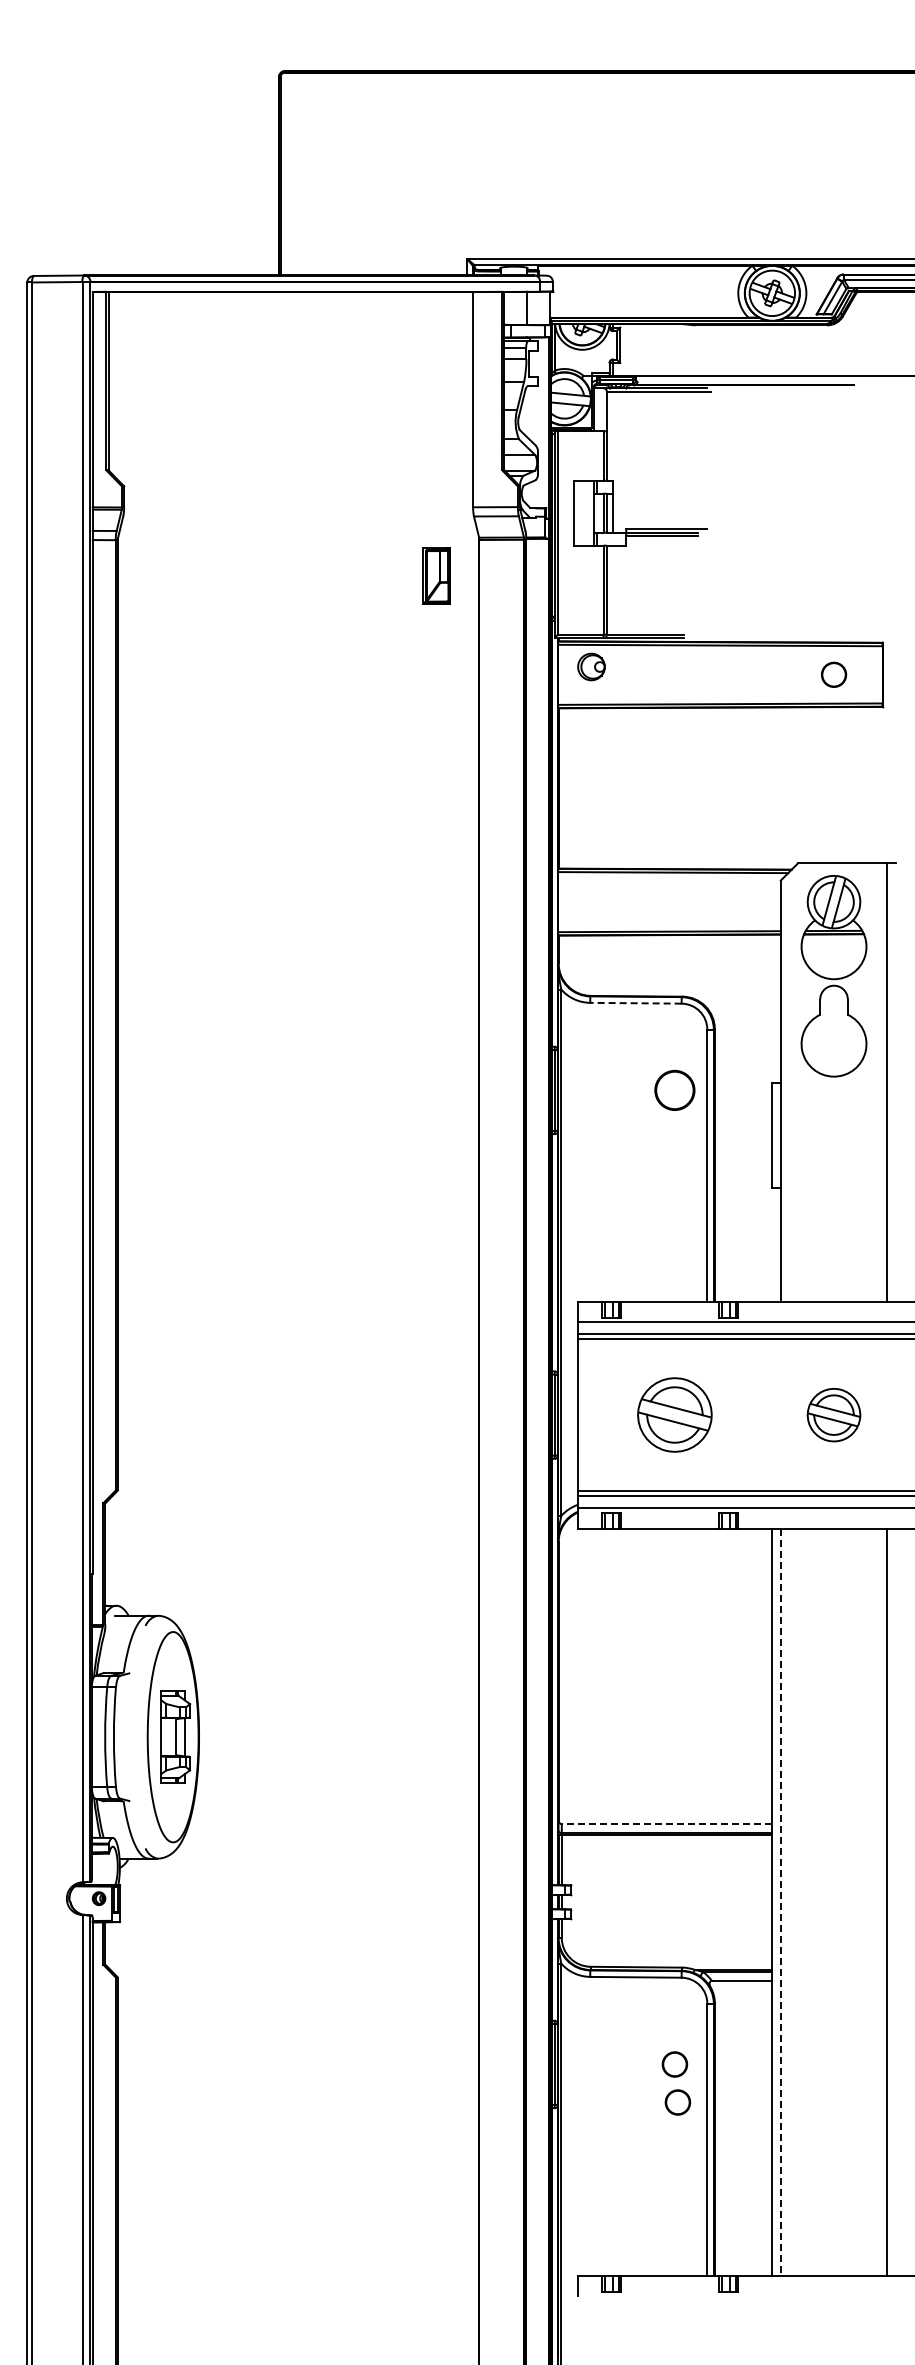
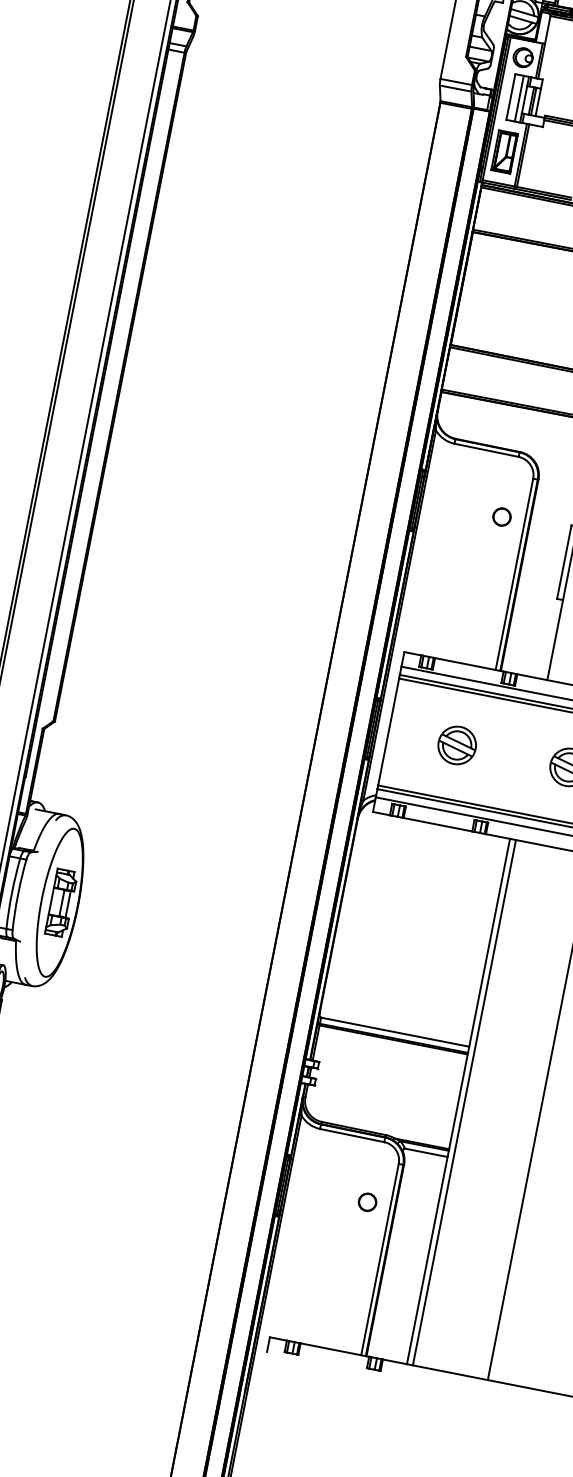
line: (586, 512) -> (519, 98), added
part: (436, 575) -> (504, 151), moved
part: (591, 666) -> (523, 57), moved
line: (635, 1003) -> (486, 450), dashed -> solid
part: (674, 1090) -> (501, 517), size x0.62
part: (674, 1415) -> (456, 745), size x0.71
line: (666, 1824) -> (394, 1032), dashed -> solid
line: (780, 1902) -> (464, 1102), dashed -> solid
part: (677, 2102) -> (364, 1229), removed

